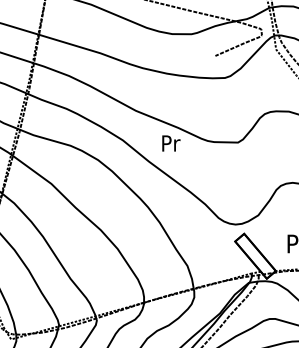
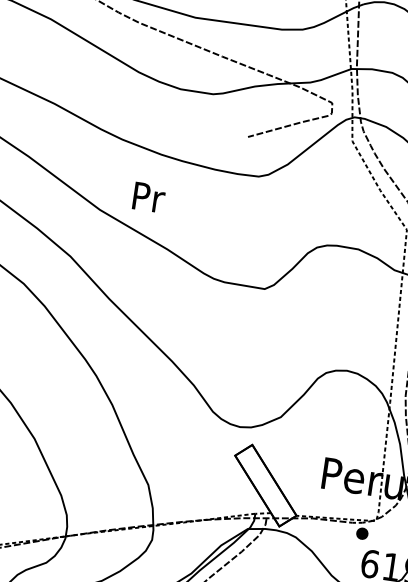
text: (171, 143) -> (149, 197), moved

